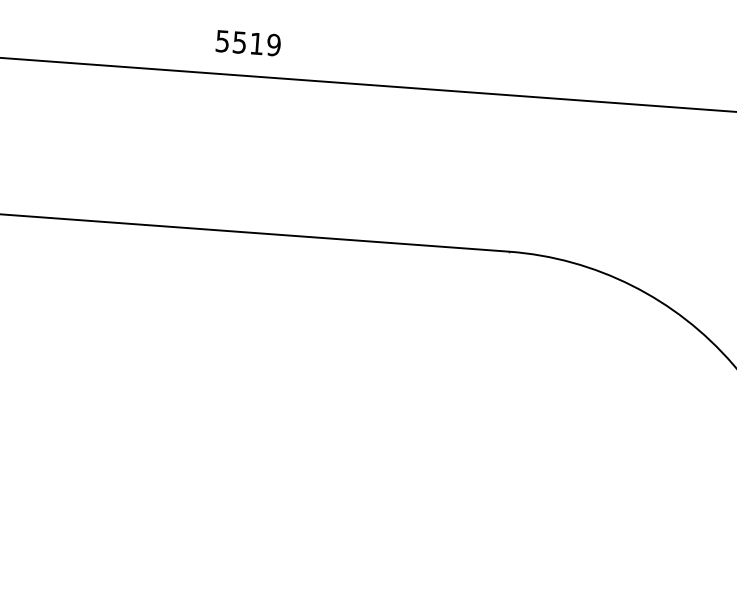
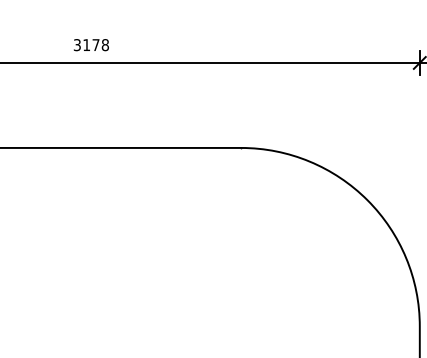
text: (248, 43) -> (91, 45), 5519 -> 3178

